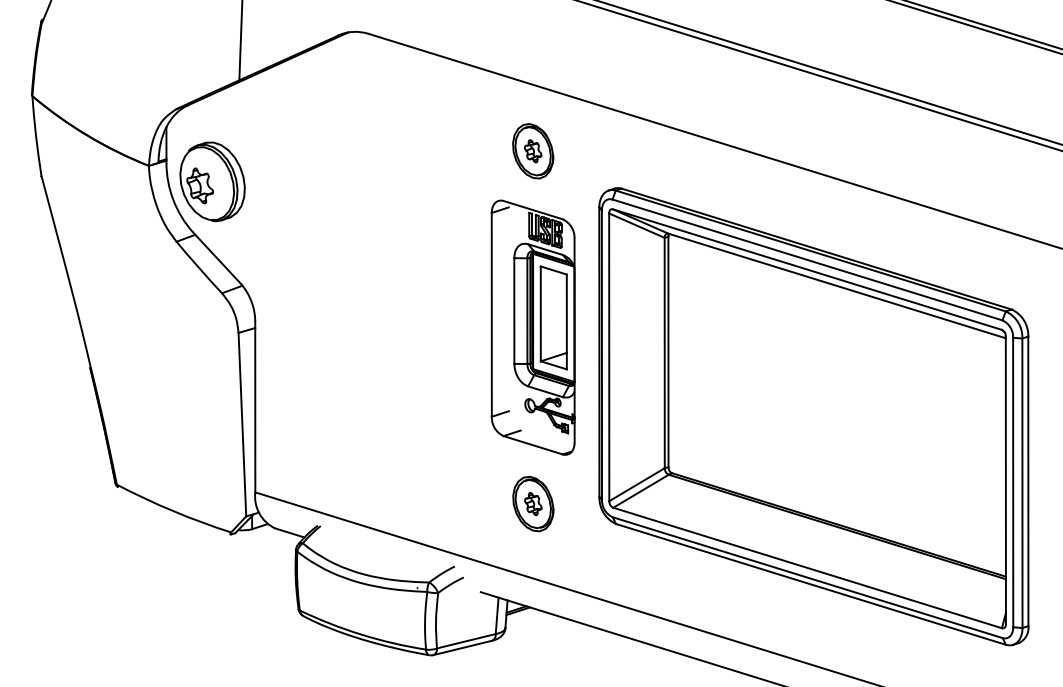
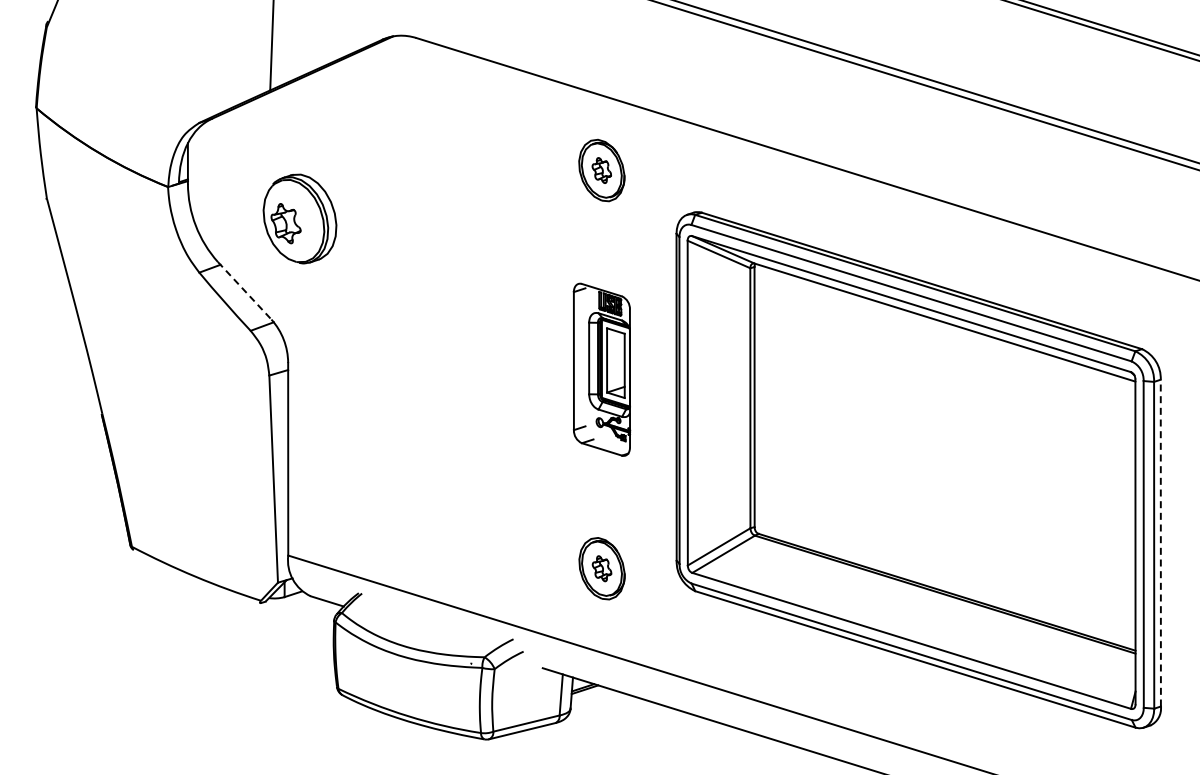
part: (212, 181) -> (299, 218), moved
line: (217, 258) -> (245, 291), solid -> dashed
part: (532, 327) -> (601, 369), size x0.6
line: (1028, 480) -> (1160, 542), solid -> dashed

